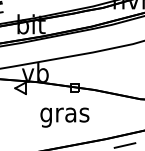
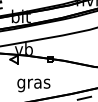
text: (64, 117) -> (33, 85), moved

